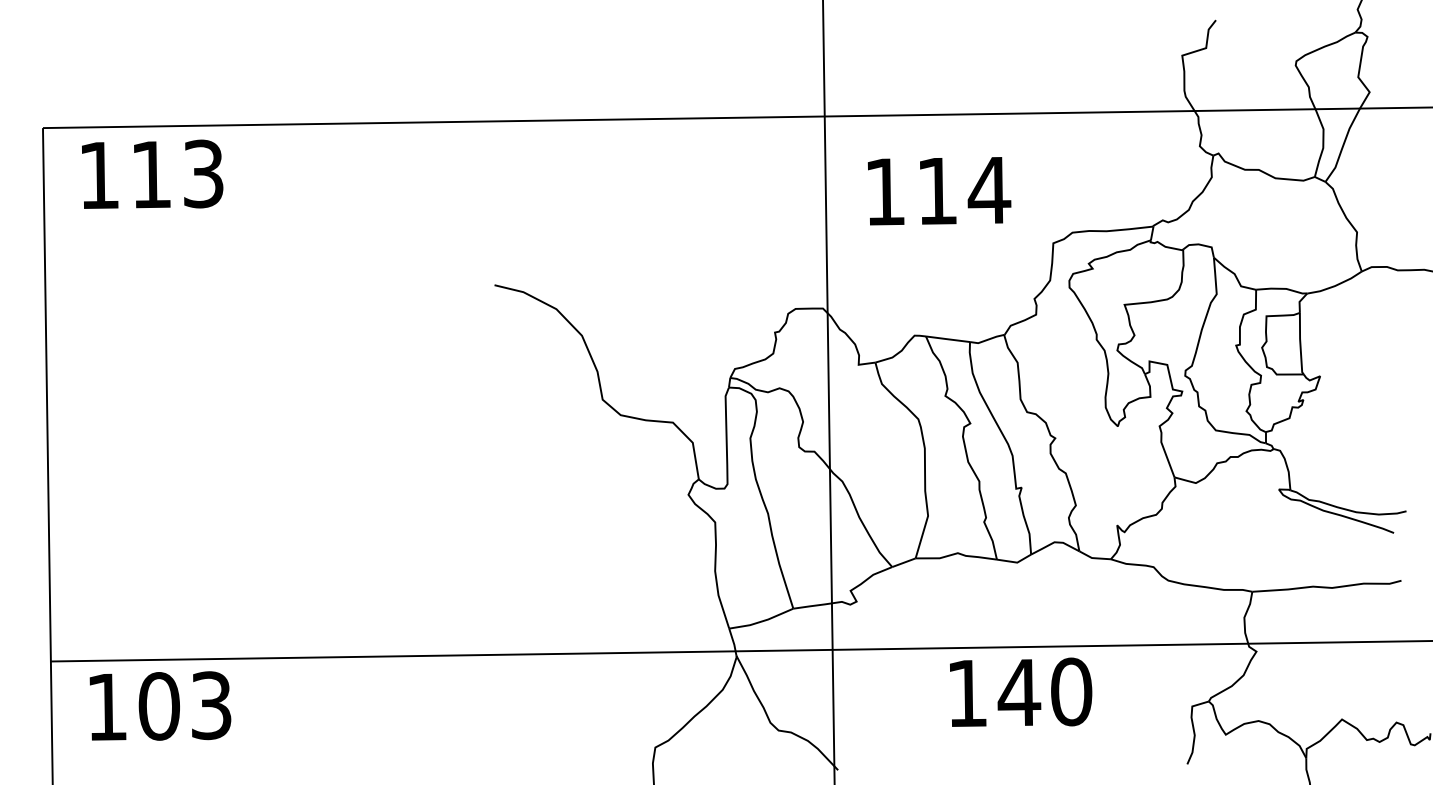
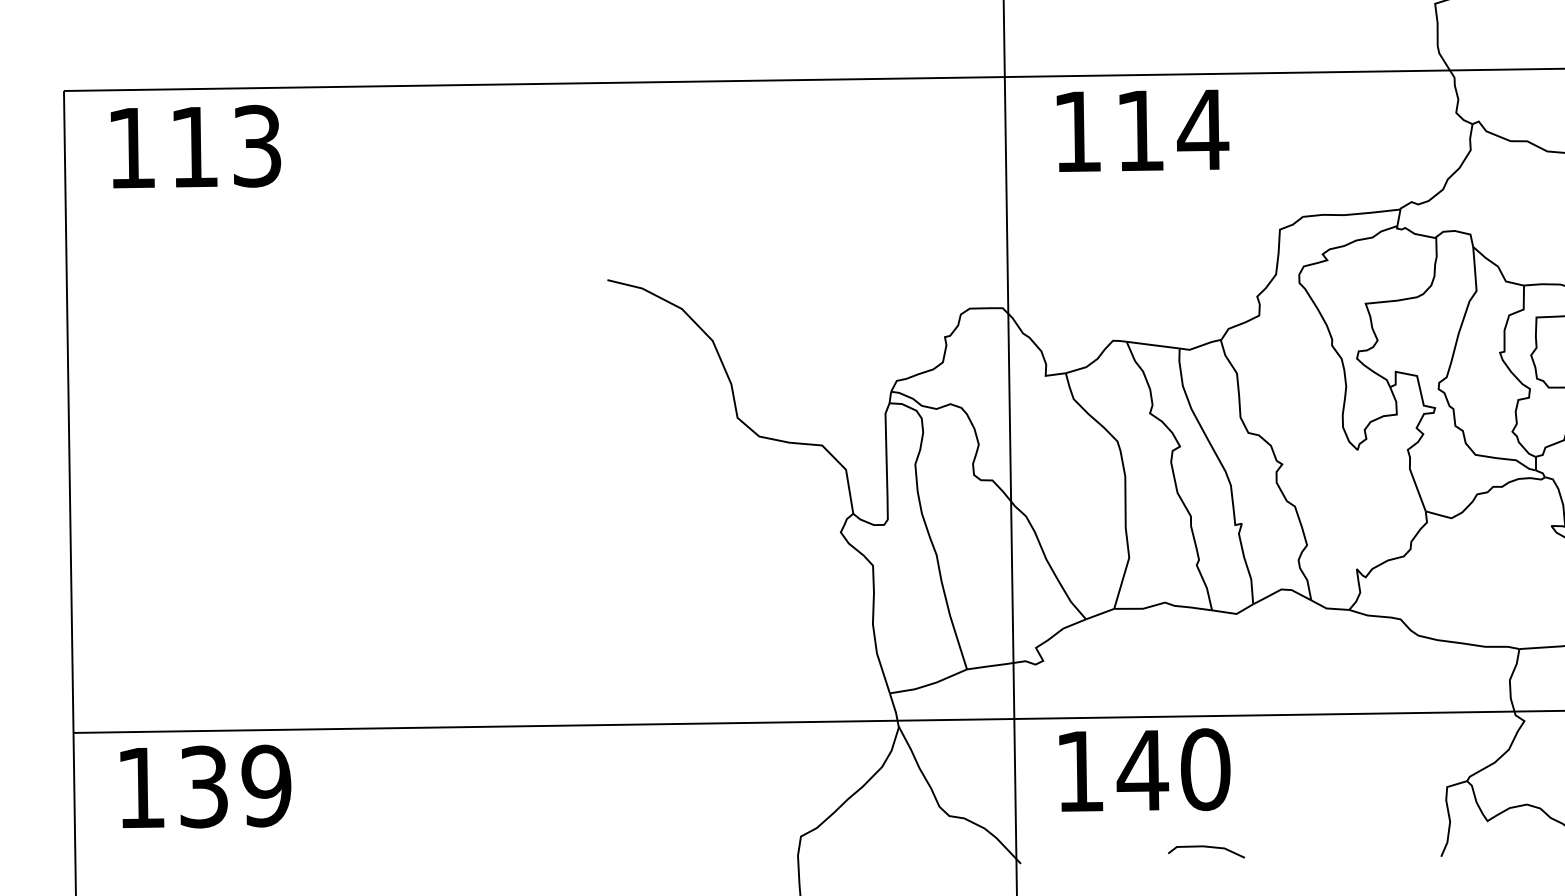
text: (939, 191) -> (1142, 131), moved
text: (1021, 691) -> (1145, 769), moved
text: (184, 705) -> (234, 785), 103 -> 139
line: (994, 757) -> (1209, 848), added

